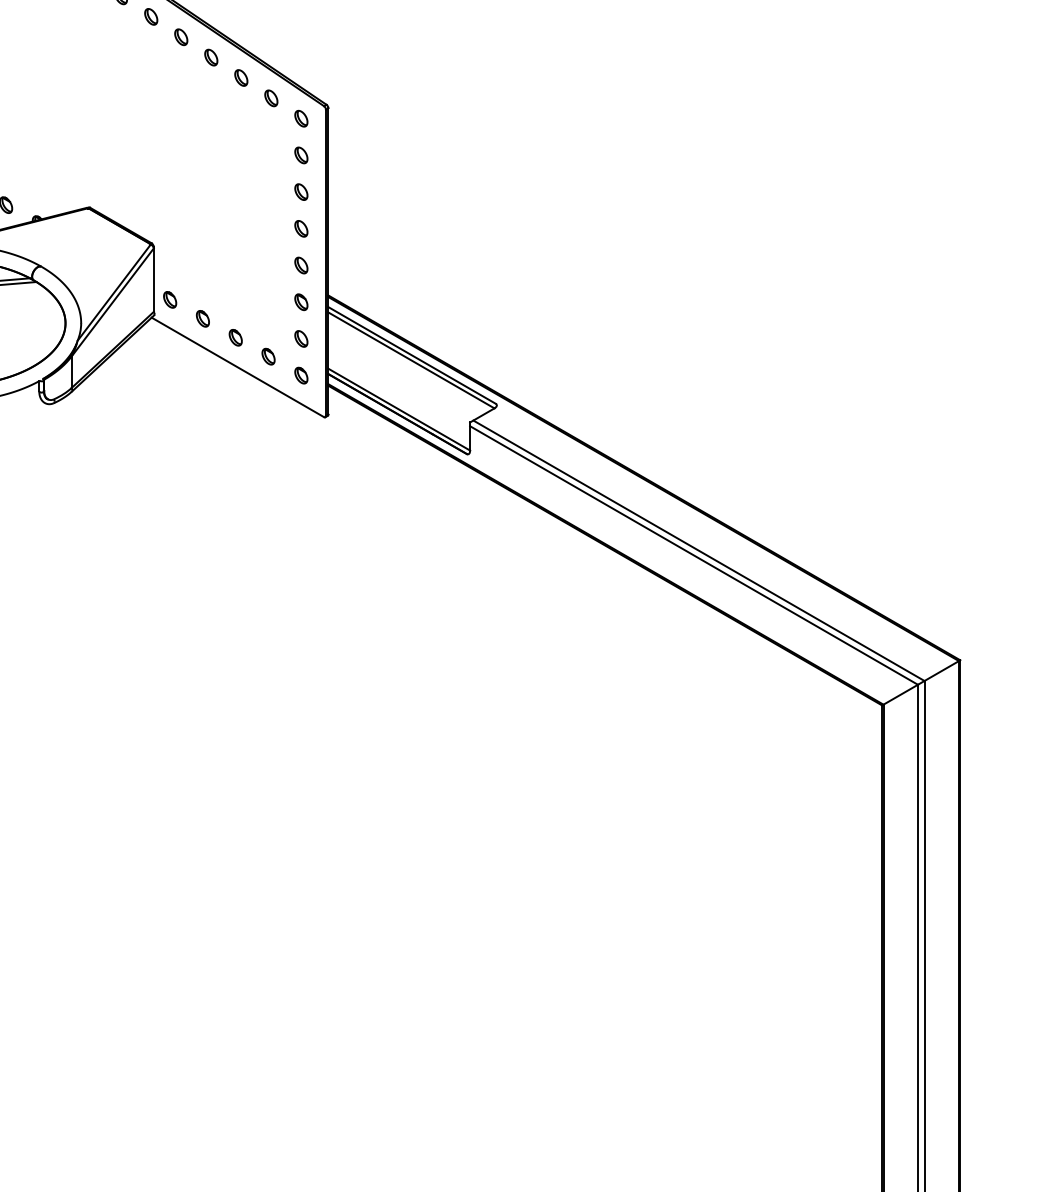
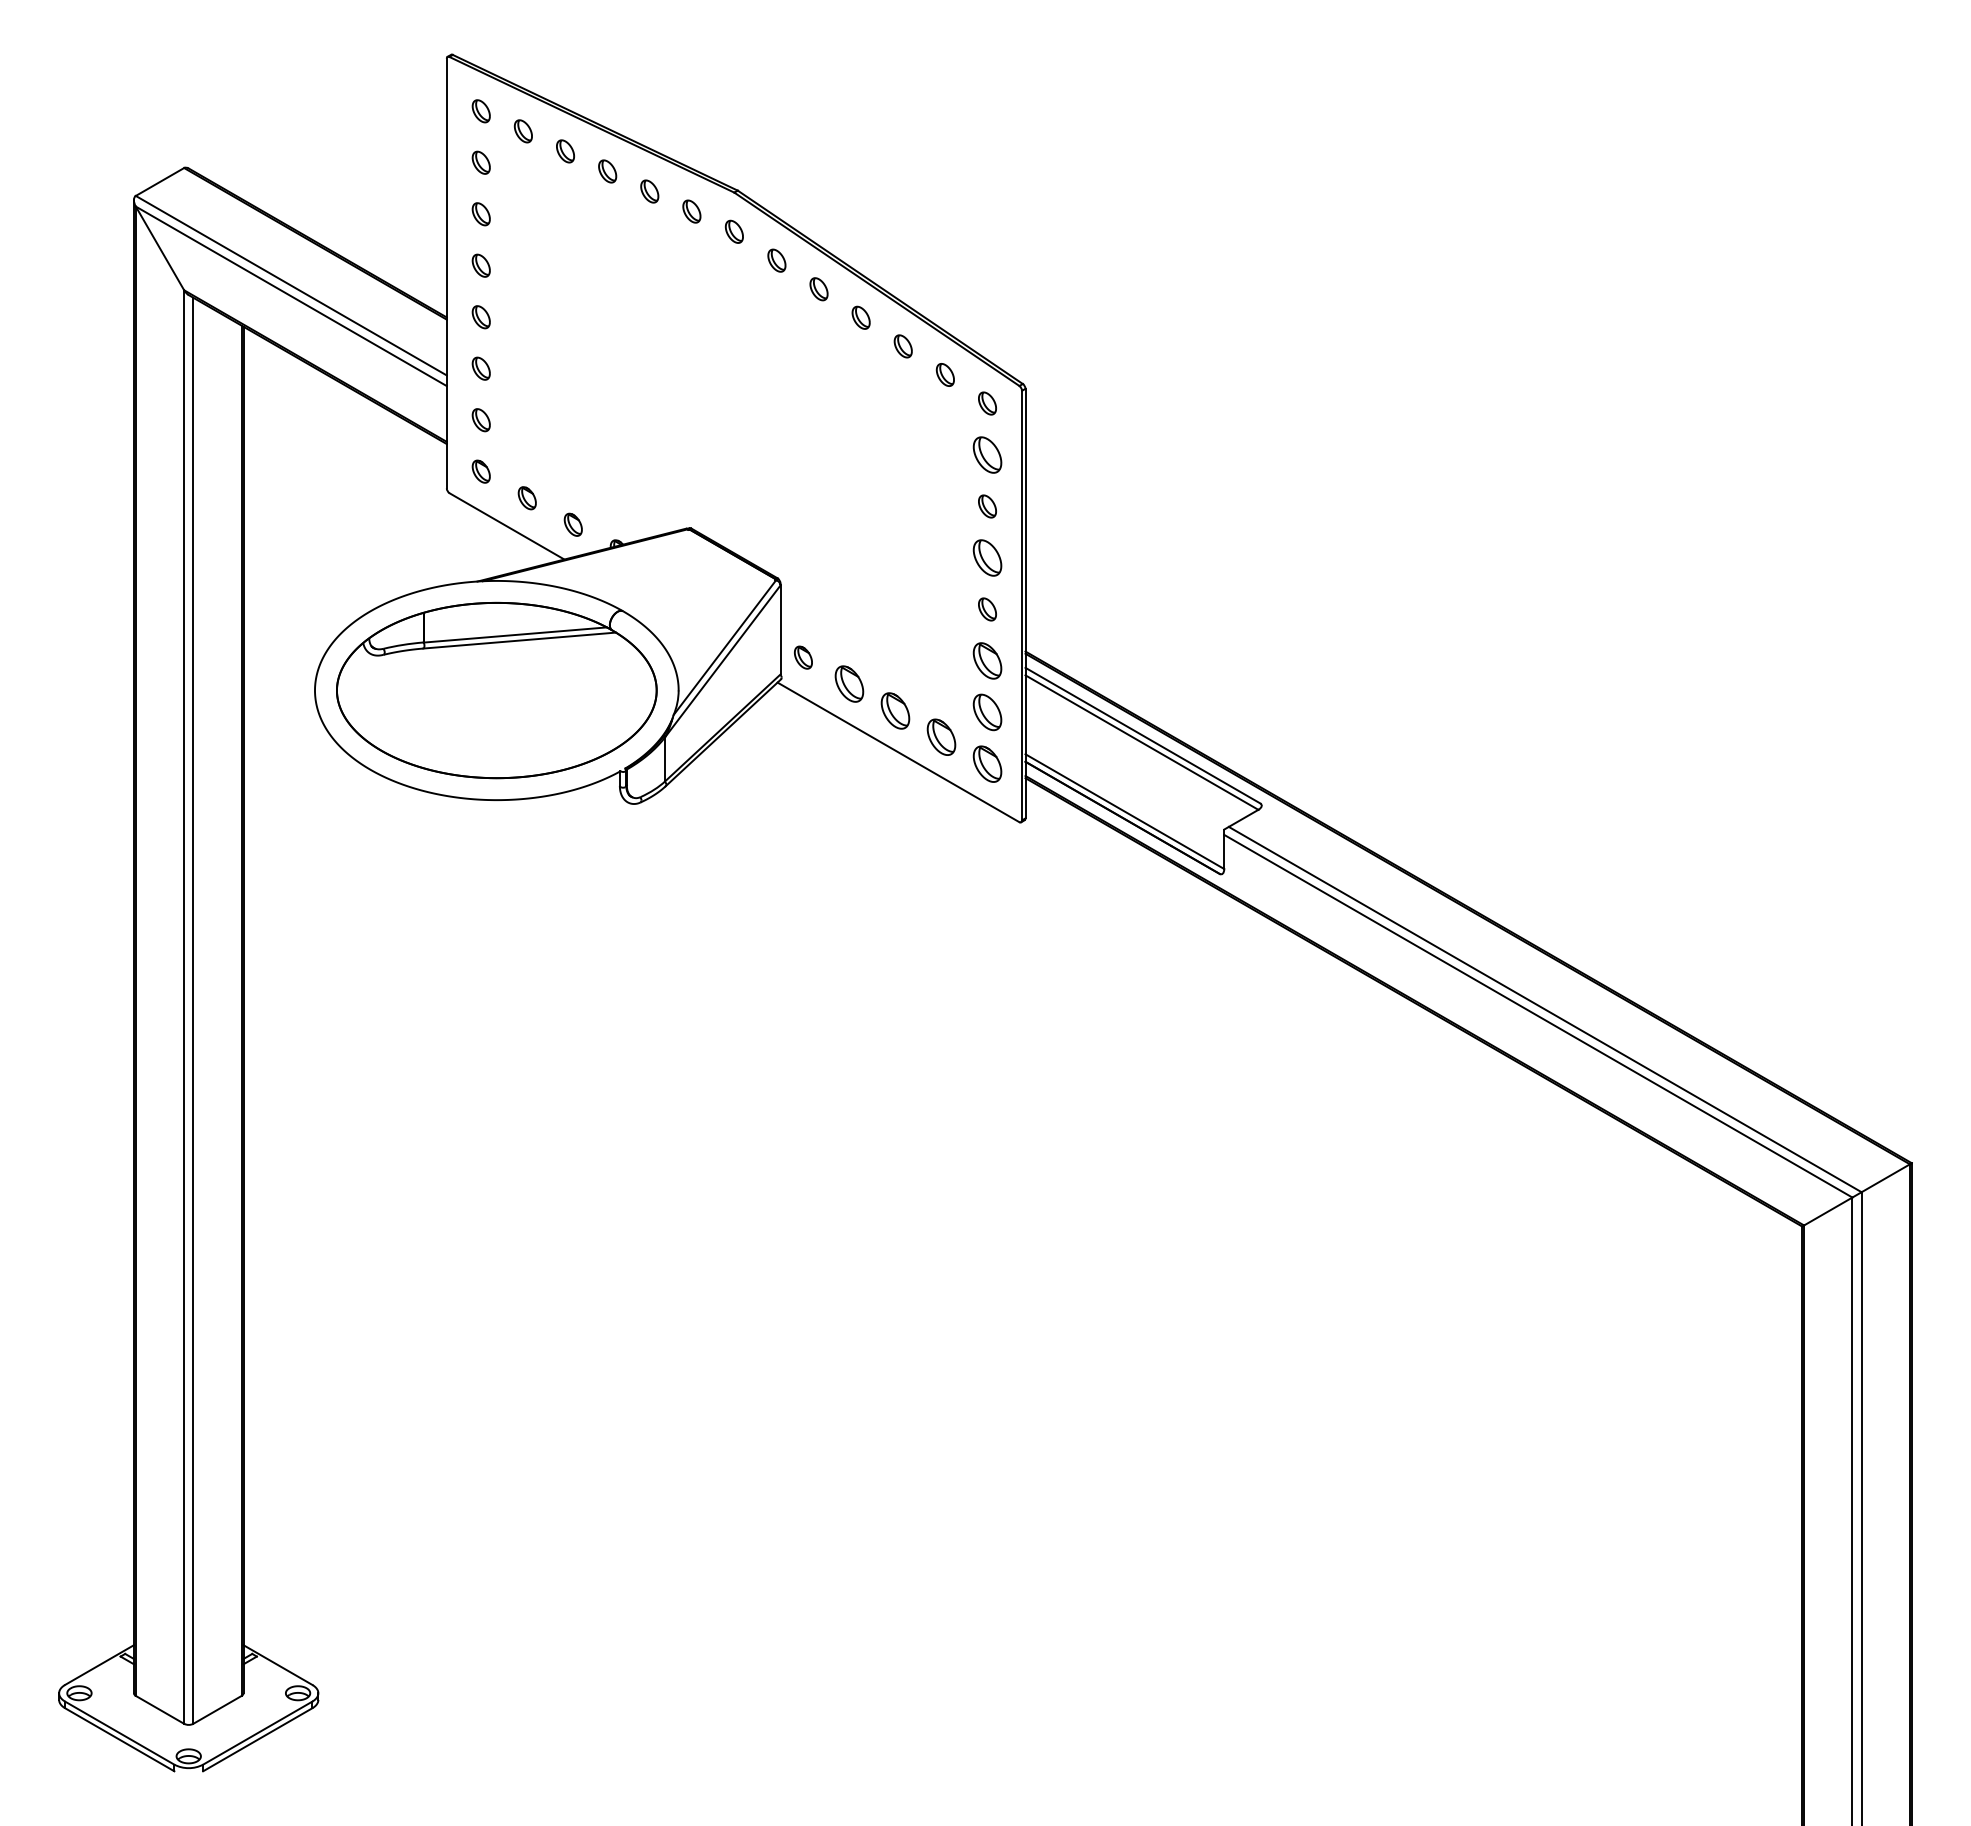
part: (301, 155) -> (987, 454), size x1.6
part: (301, 228) -> (987, 557), size x1.6
part: (301, 301) -> (987, 660), size x1.6
part: (202, 319) -> (849, 684), size x1.6
part: (235, 337) -> (895, 710), size x1.6
part: (301, 338) -> (987, 712), size x1.6
part: (268, 356) -> (941, 737), size x1.6
part: (301, 375) -> (987, 763), size x1.6

